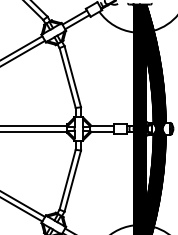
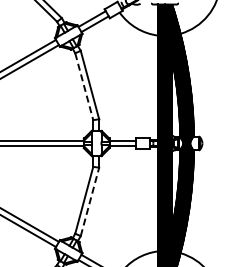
line: (67, 77) -> (84, 86), solid -> dashed
line: (73, 180) -> (90, 201), solid -> dashed

